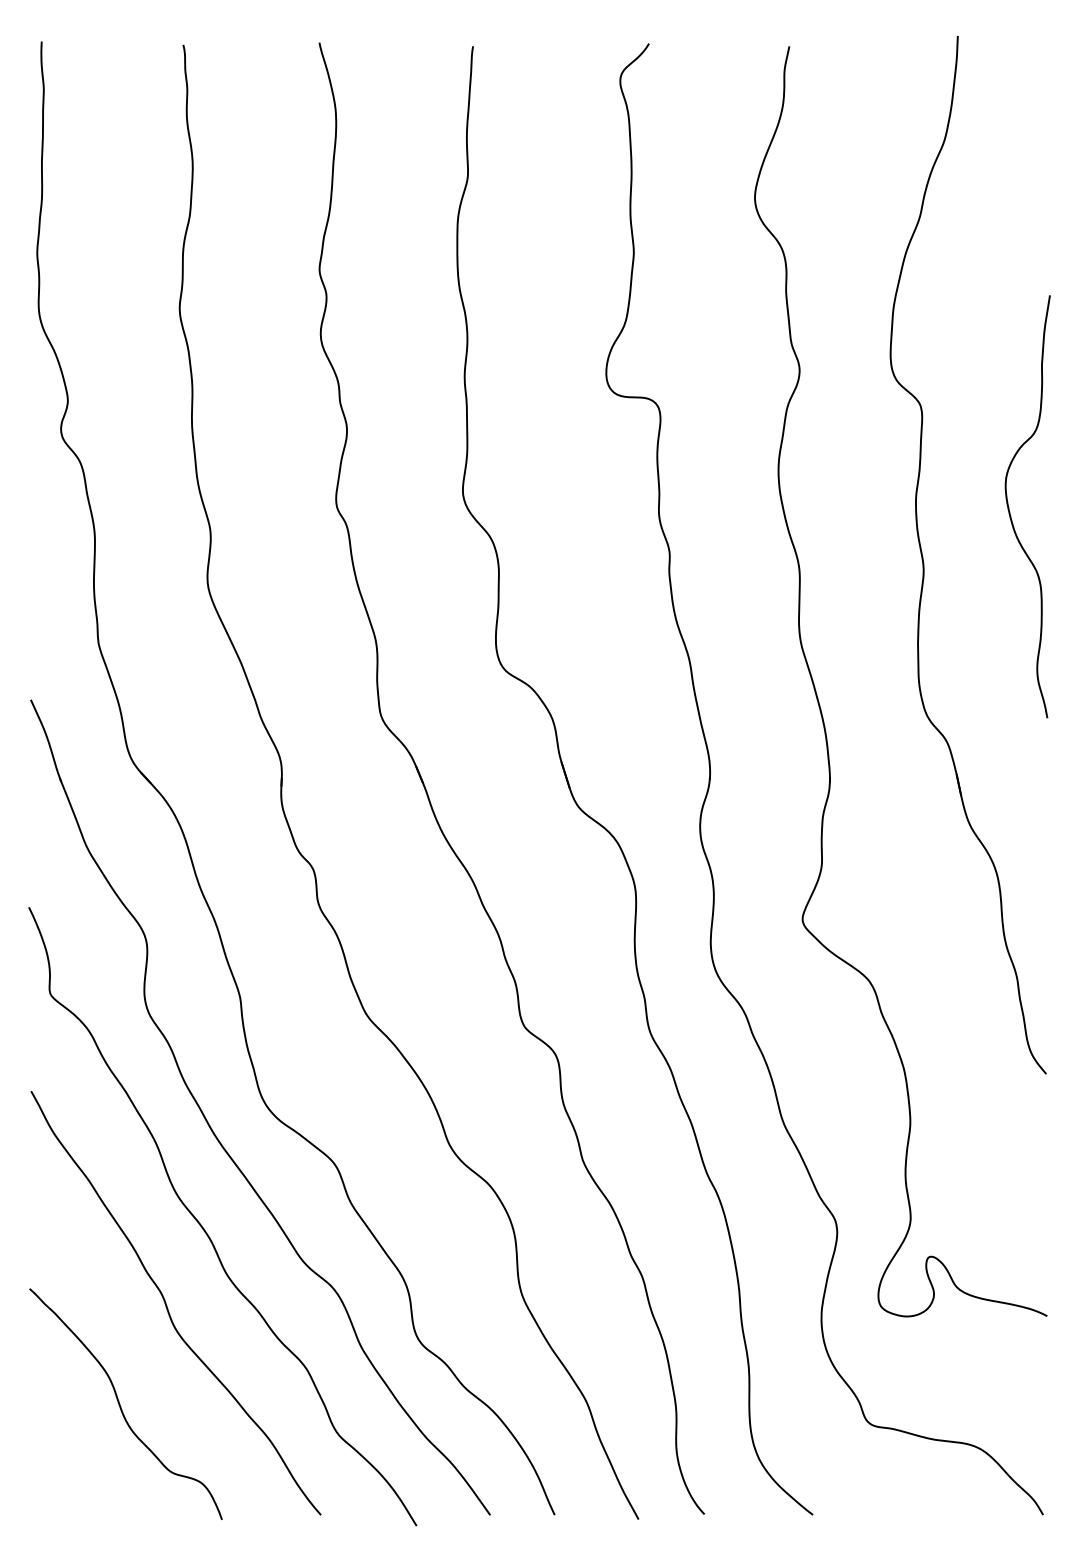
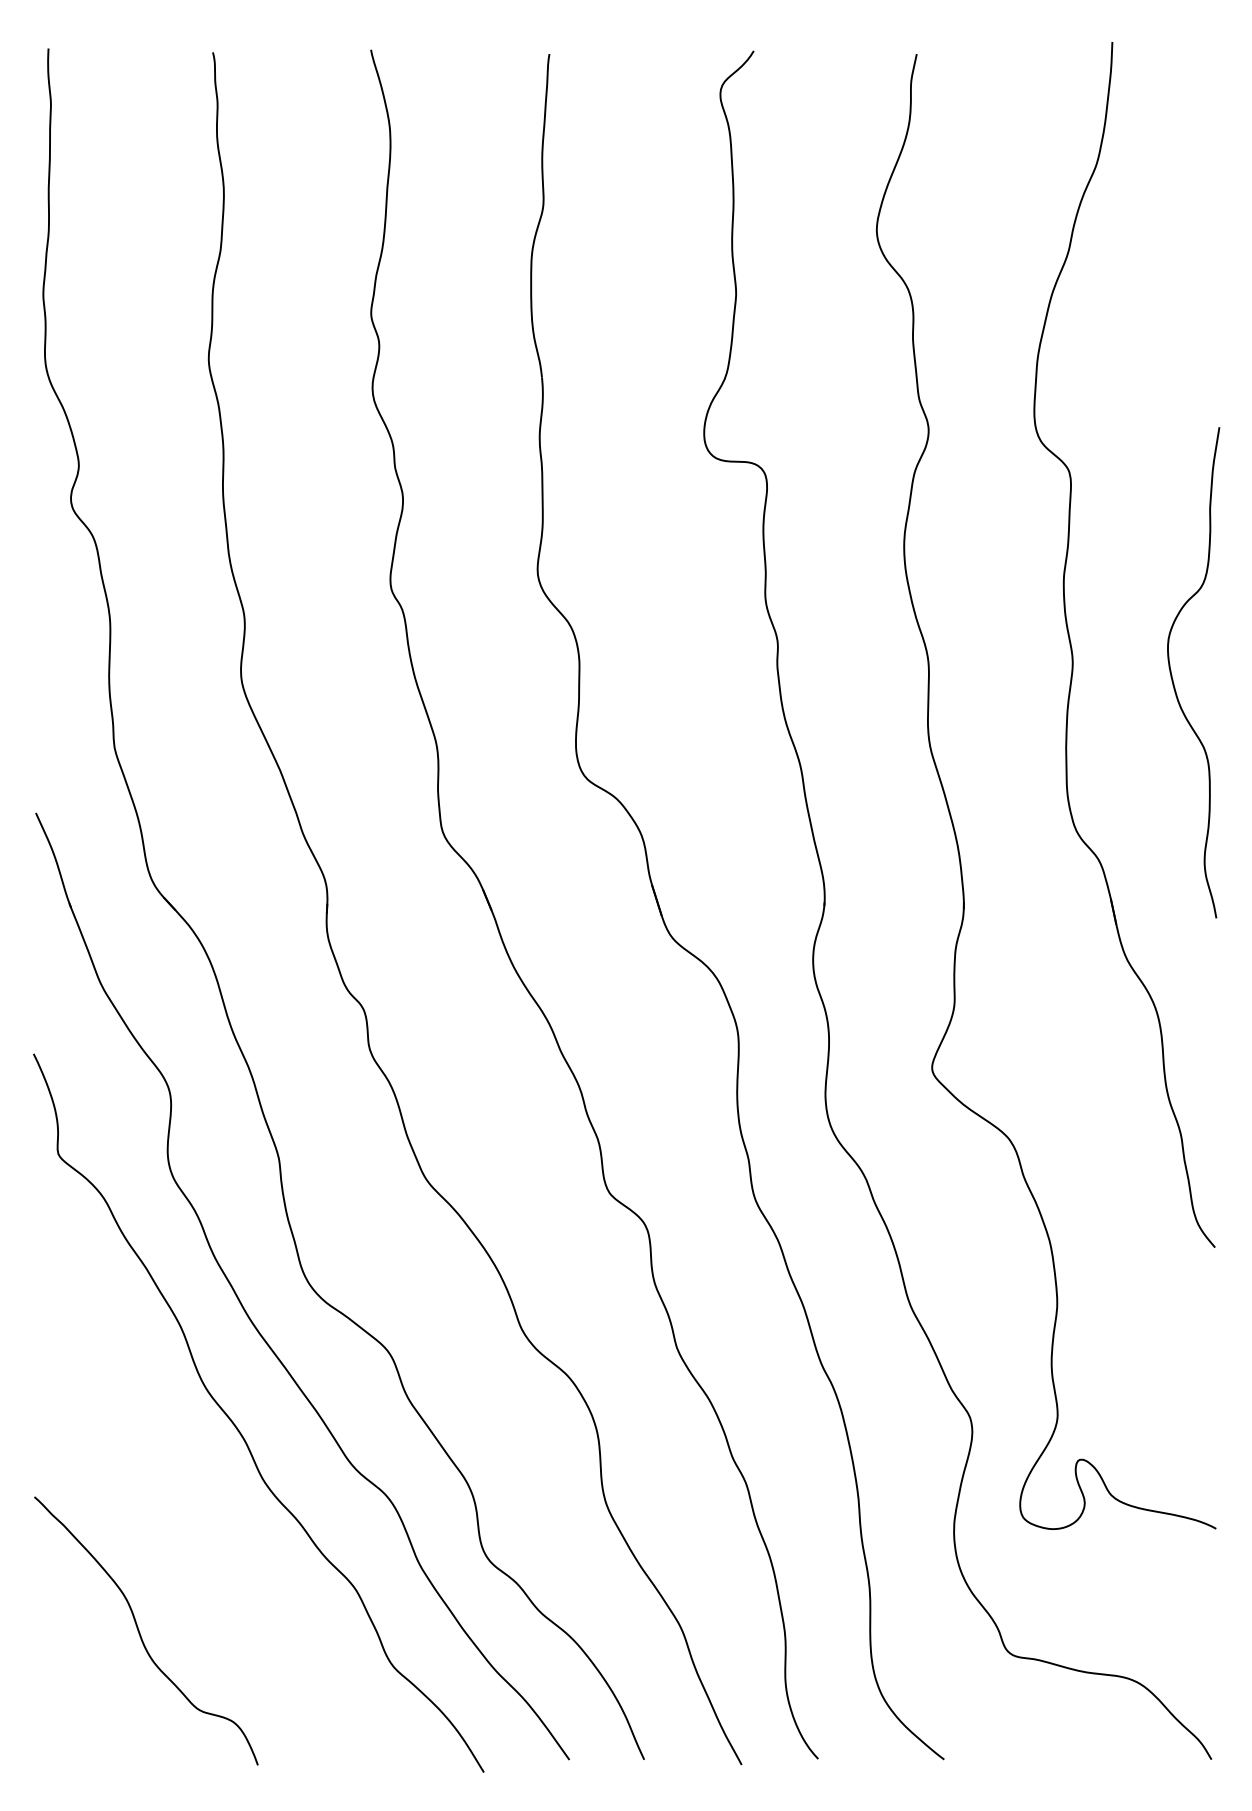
curve: (1009, 508) -> (1172, 674), moved
curve: (167, 1305) -> (194, 1516), removed

